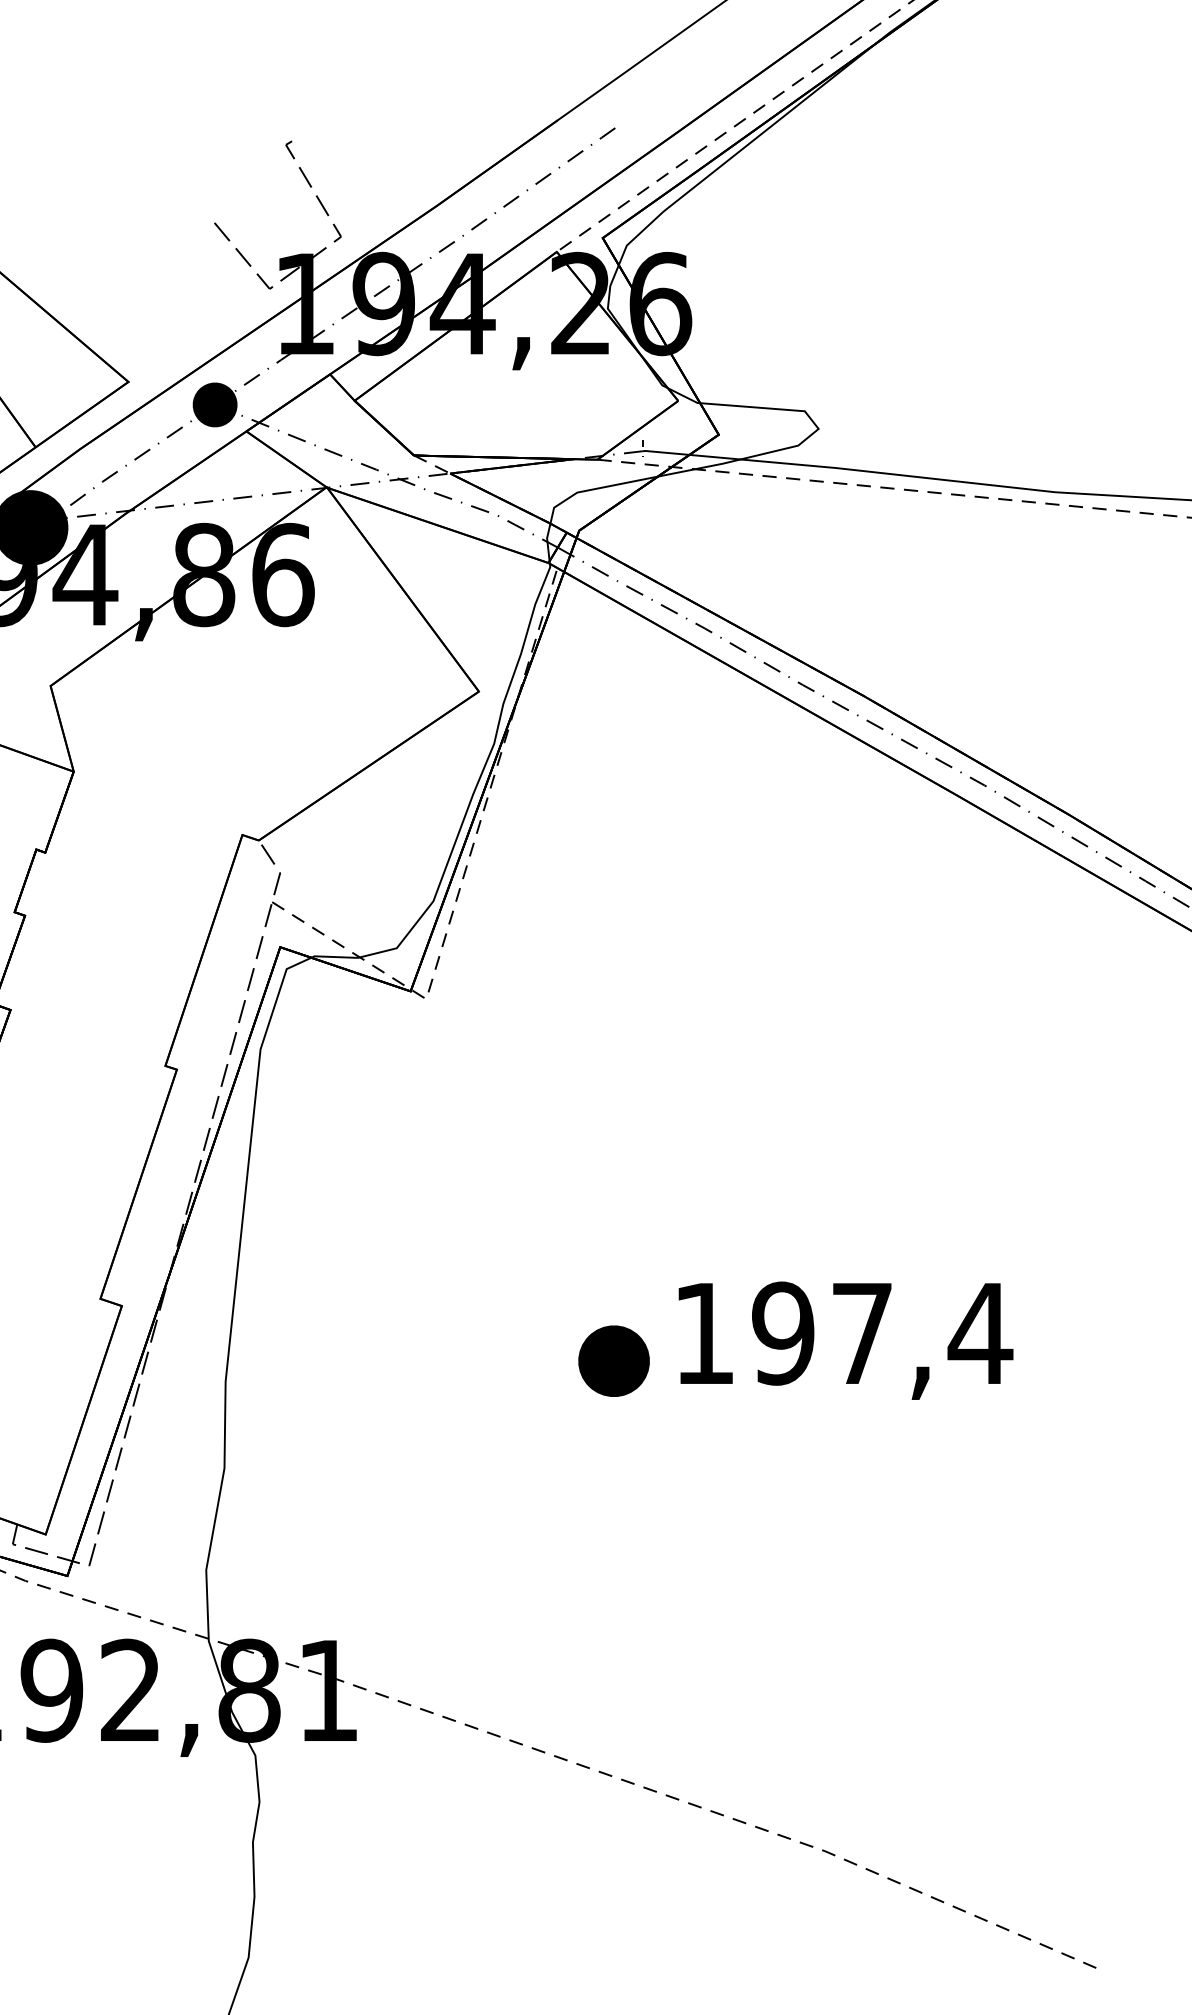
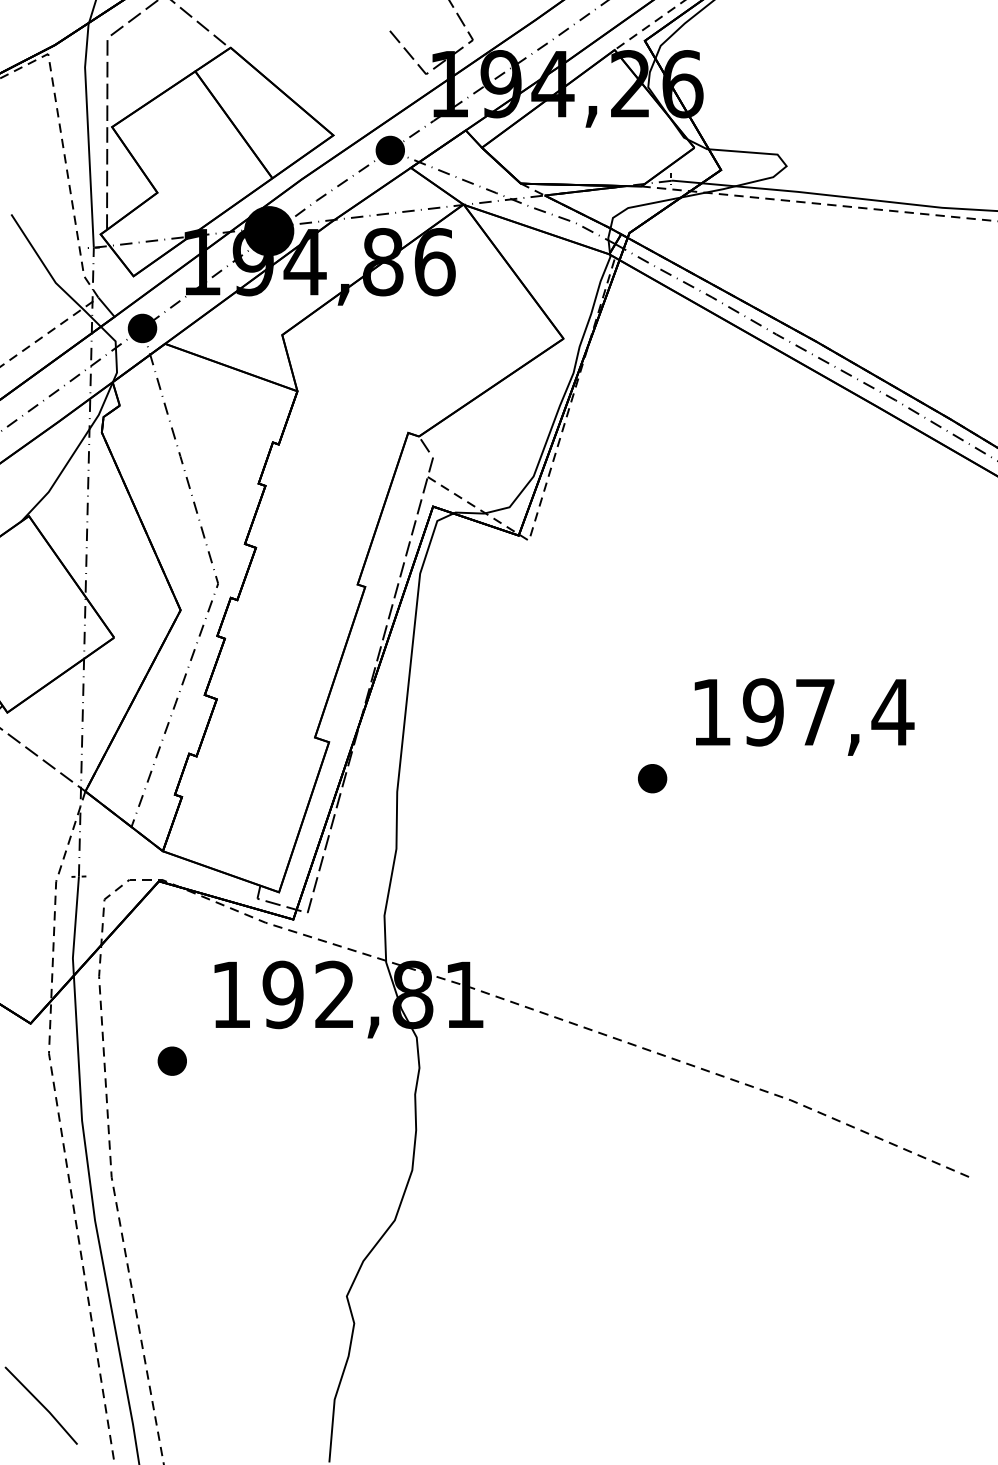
text: (845, 1339) -> (804, 716), moved
part: (614, 1361) -> (652, 778), size x0.62

